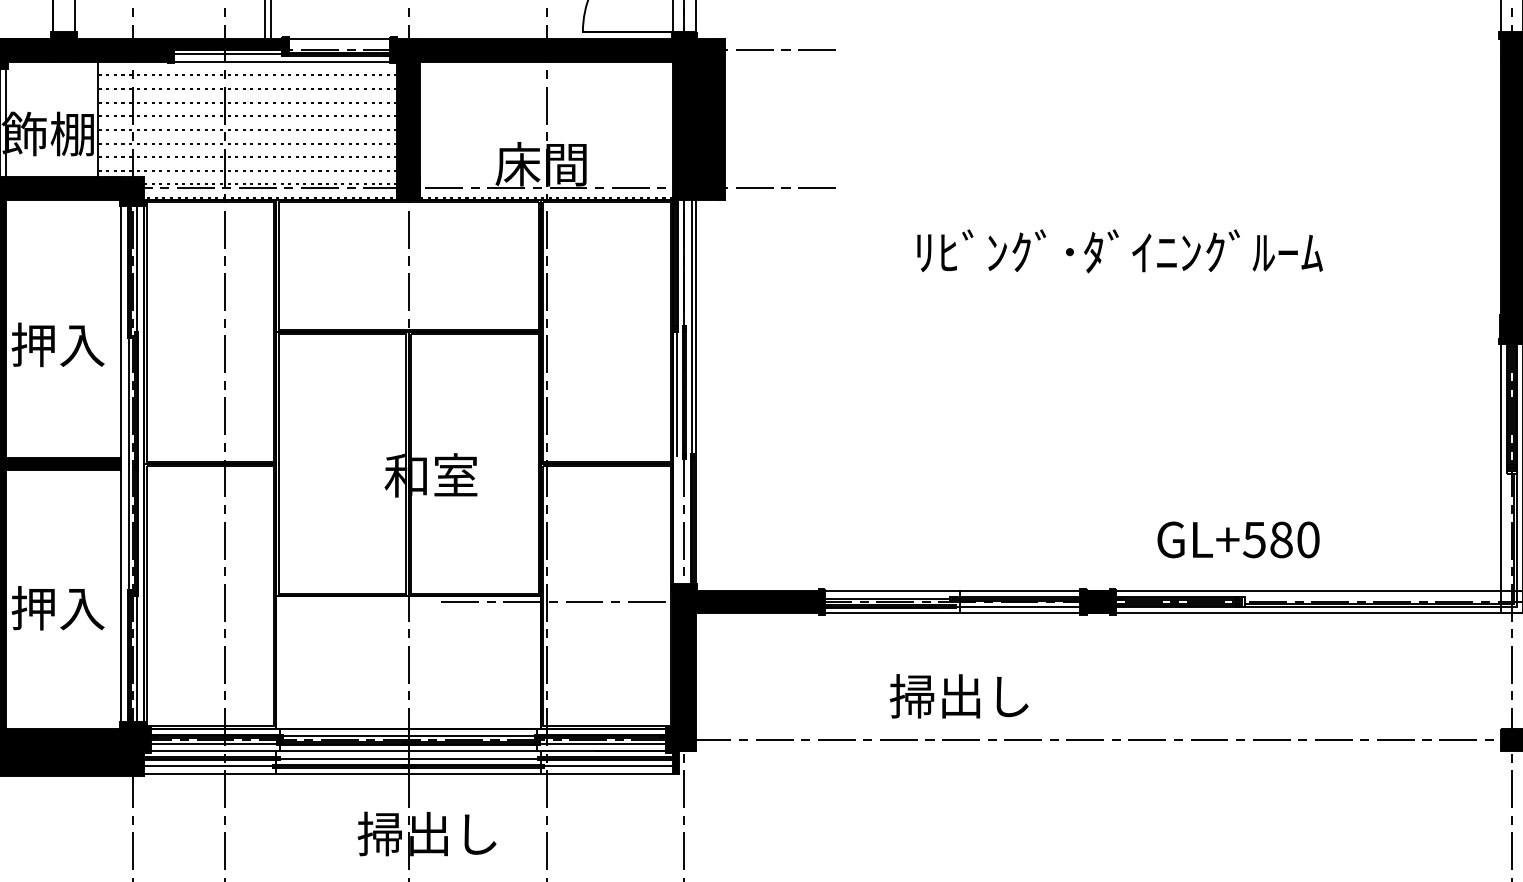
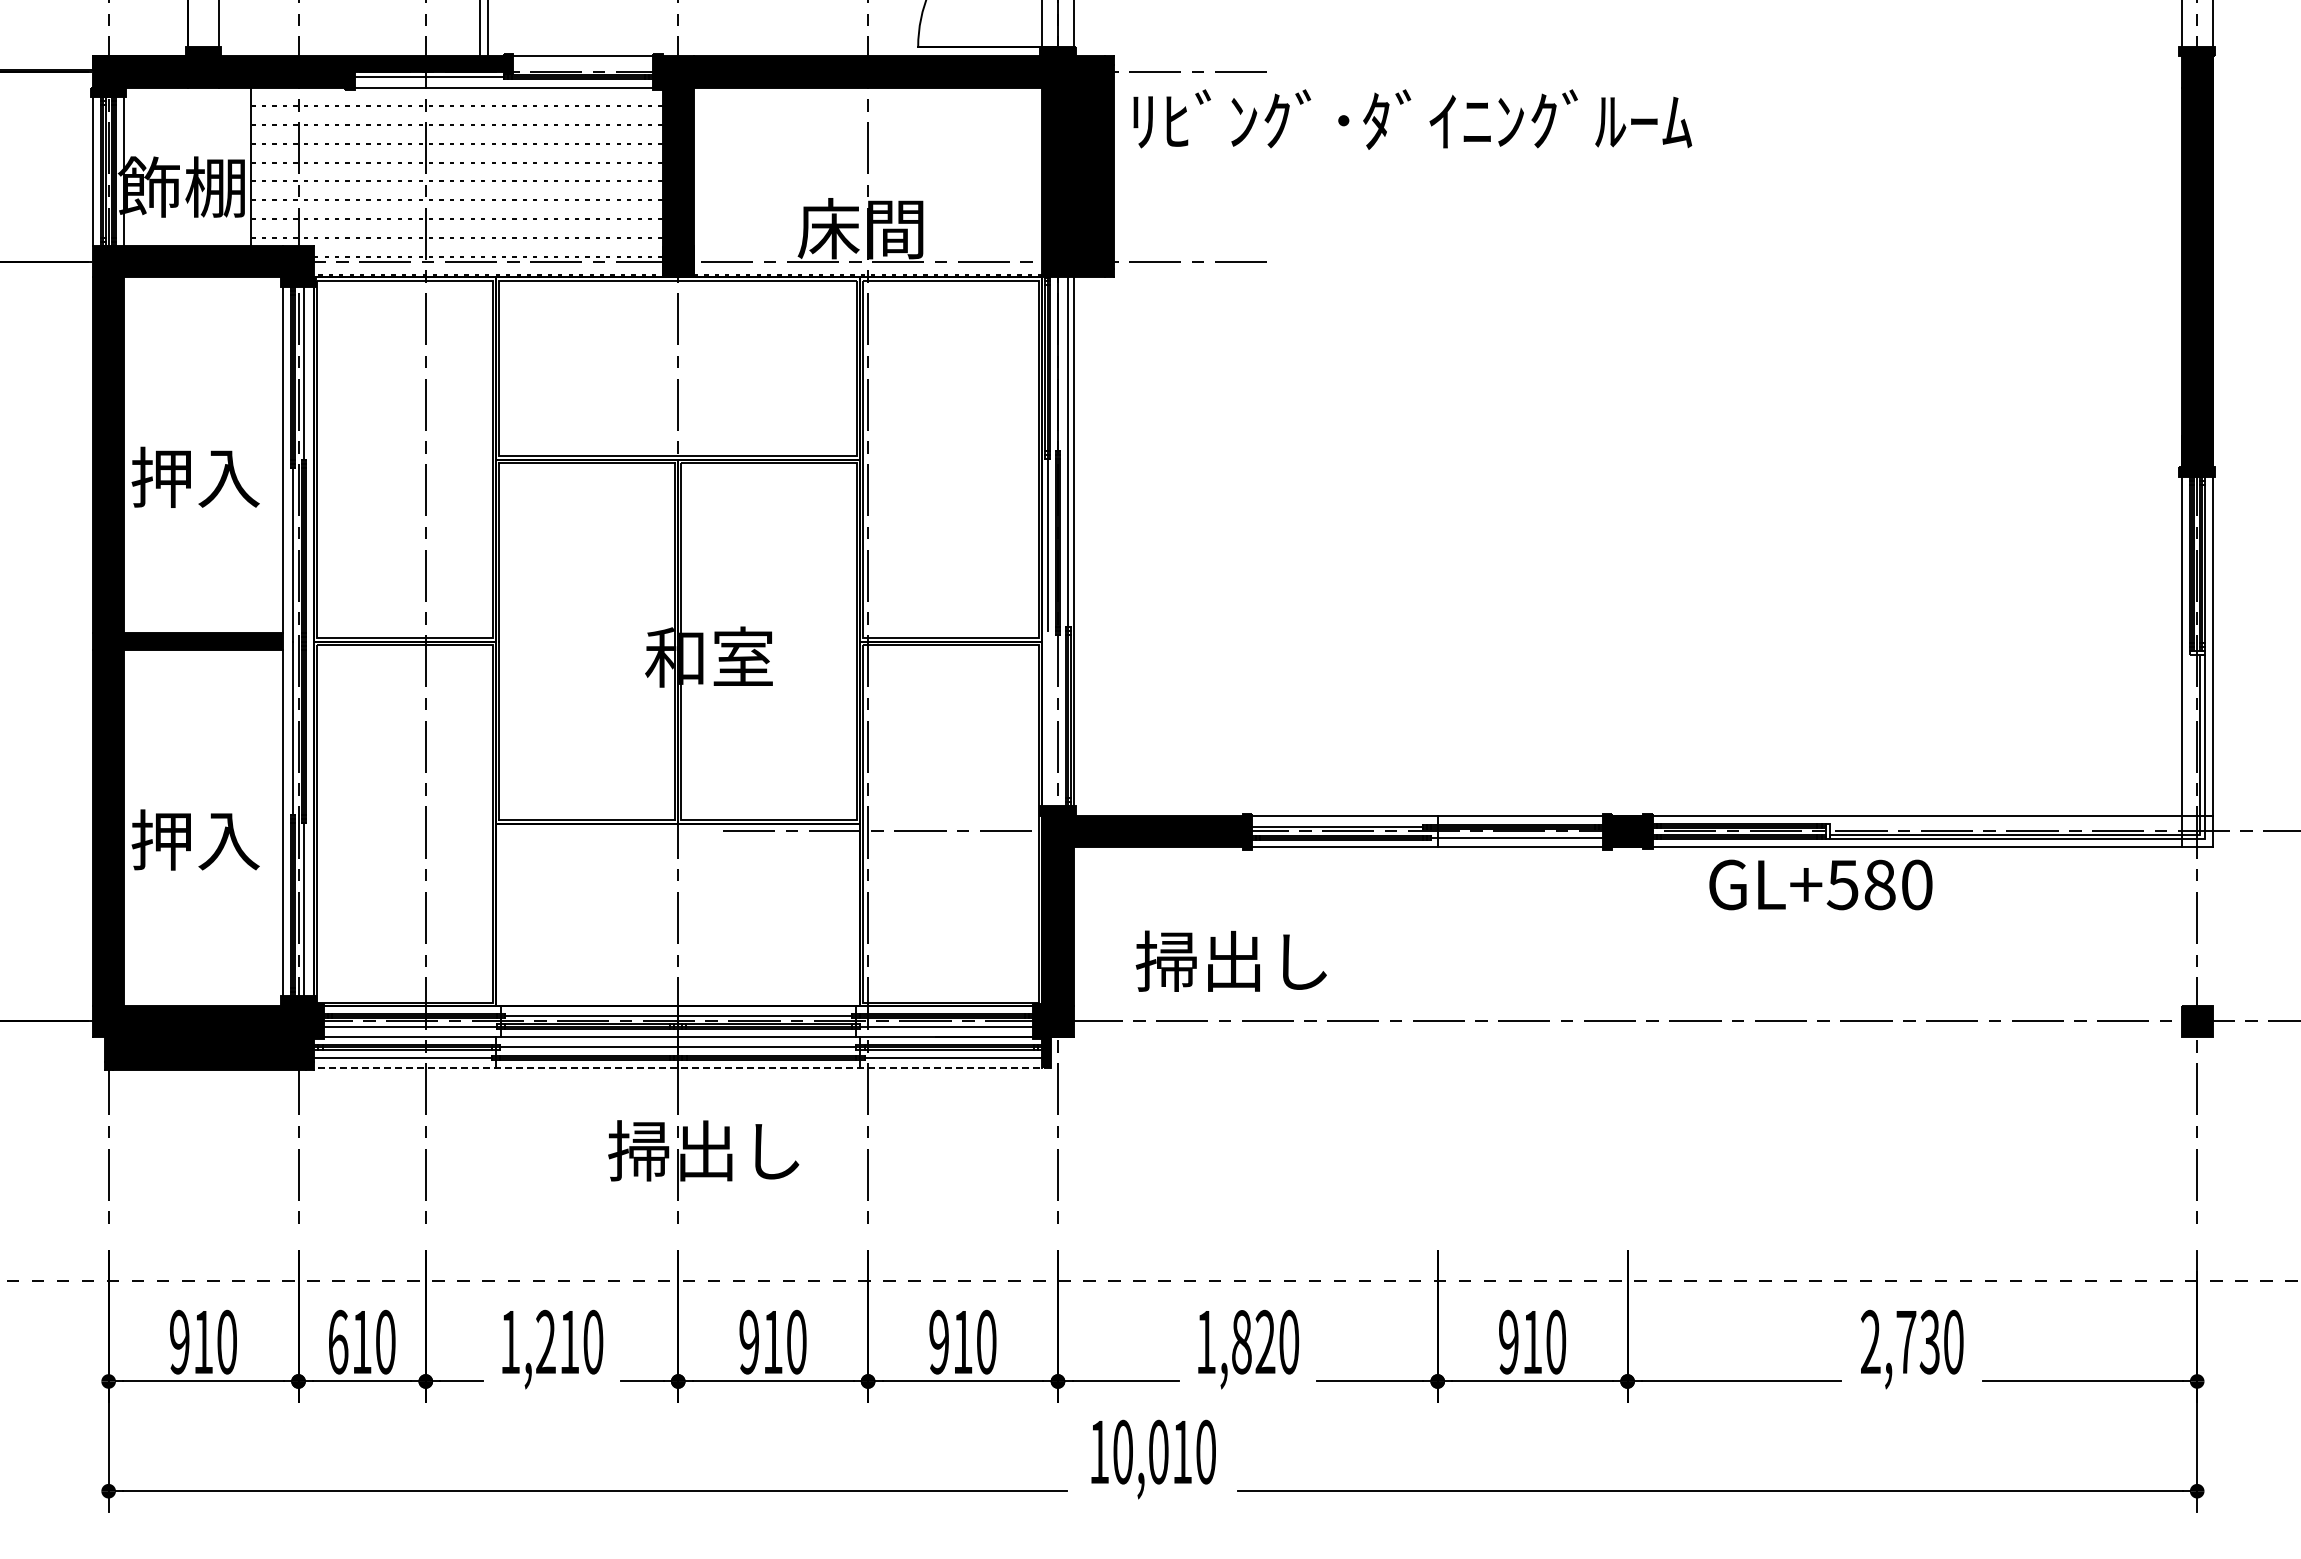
text: (1119, 251) -> (1412, 119), moved
text: (1238, 539) -> (1820, 884), moved
text: (958, 695) -> (1230, 960), moved
line: (411, 774) -> (681, 1068), solid -> dashed

